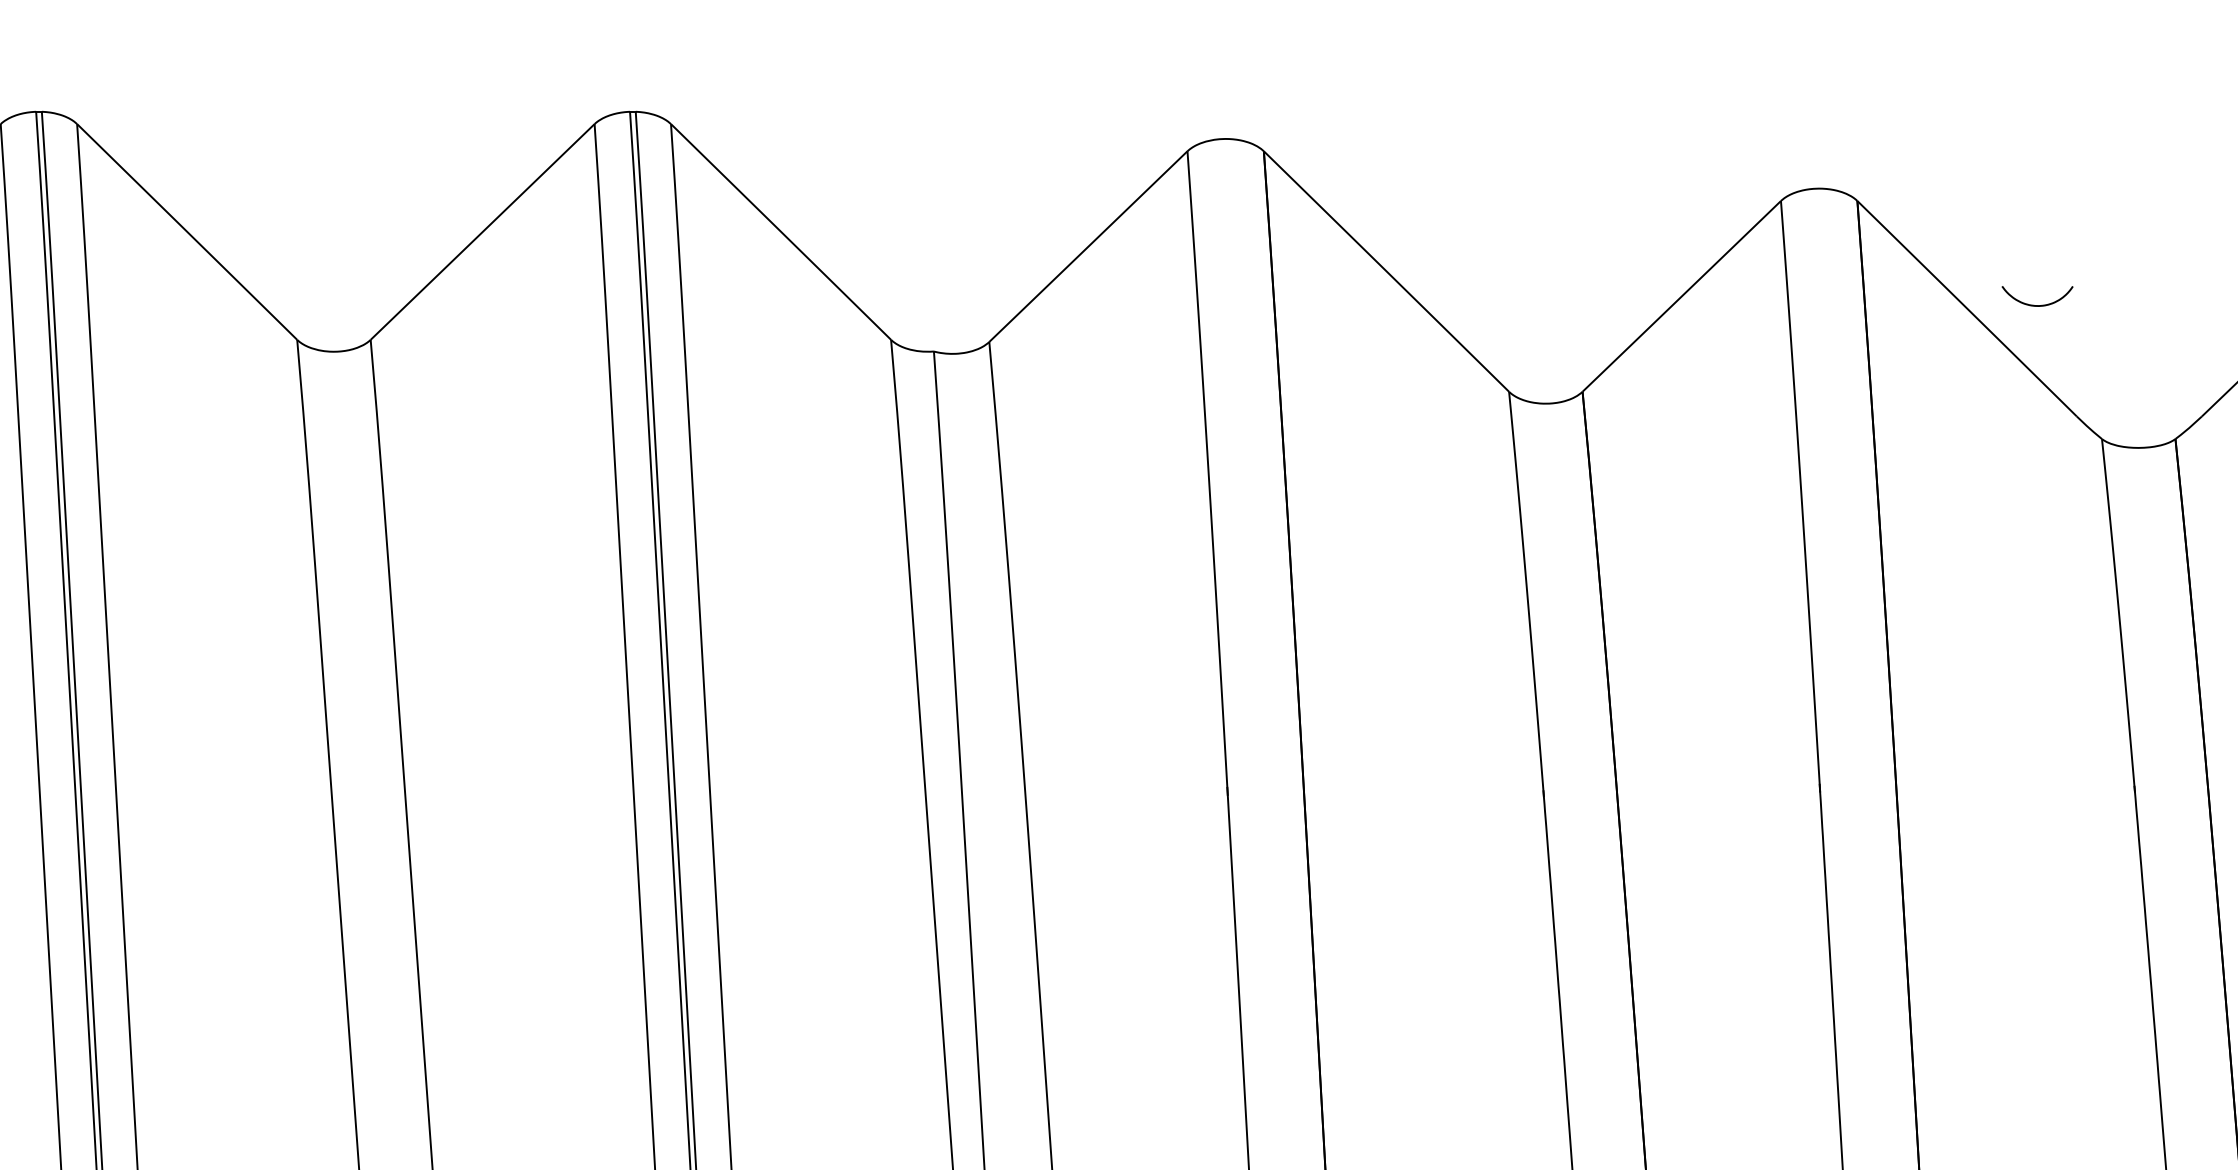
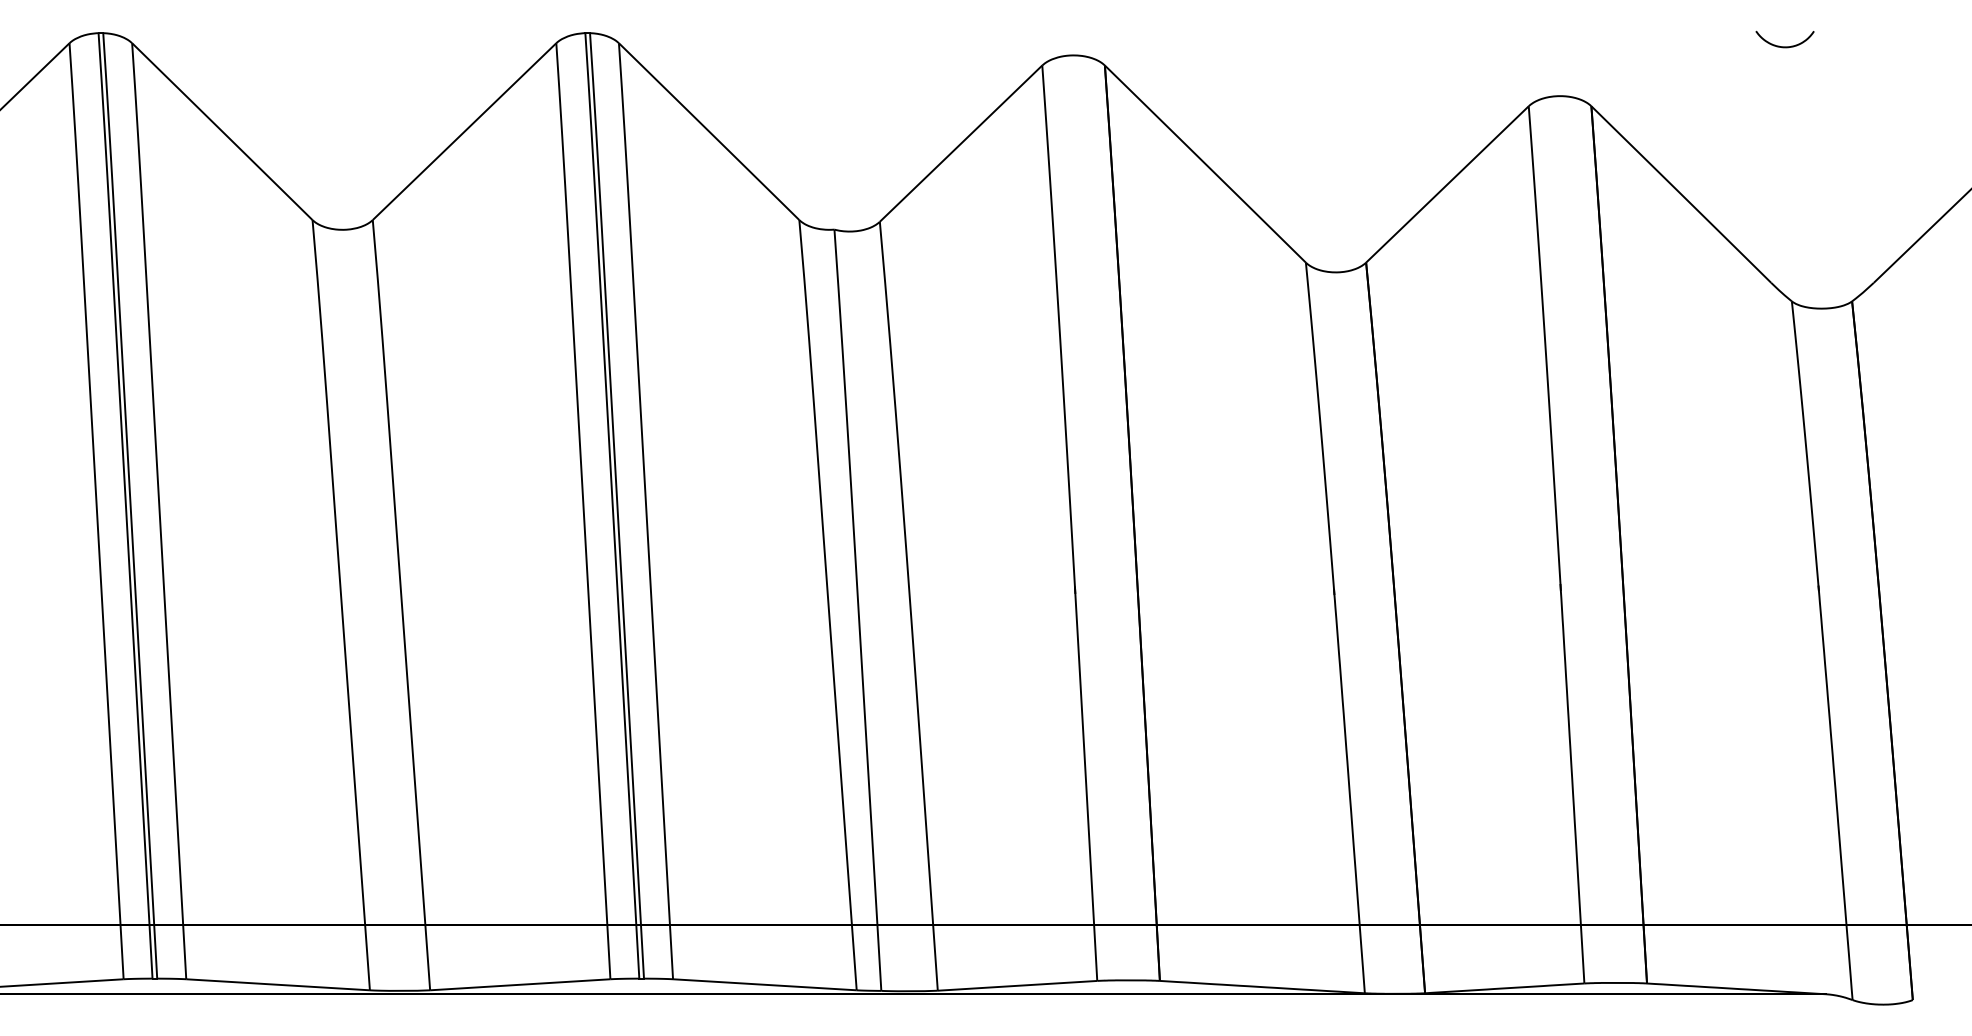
curve: (2036, 304) -> (1784, 46), moved

